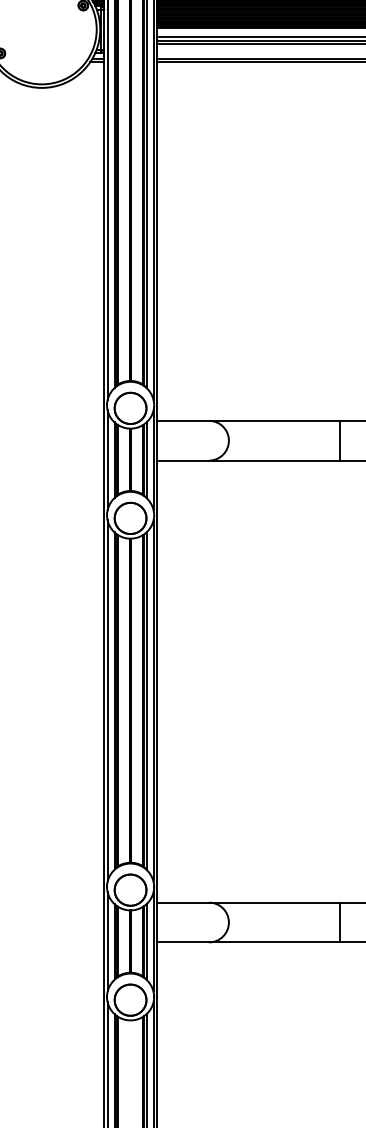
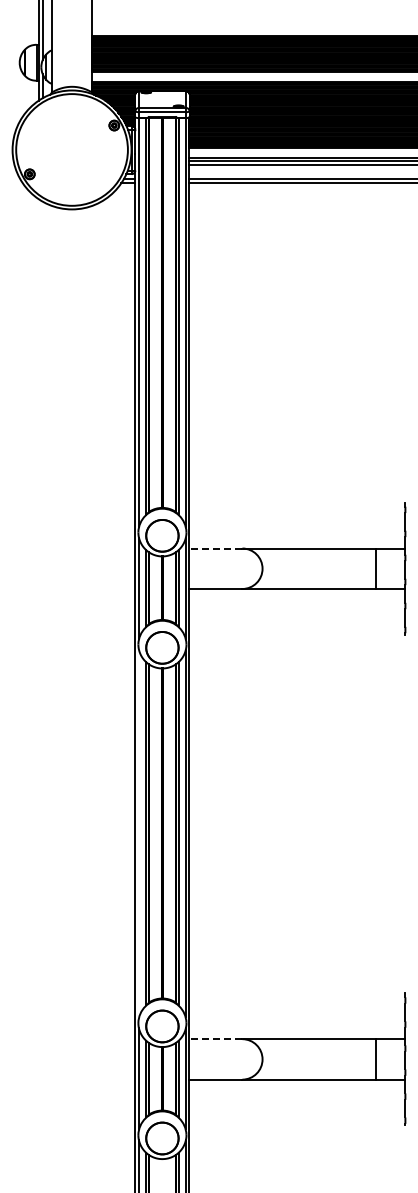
line: (182, 420) -> (215, 548), solid -> dashed
line: (107, 700) -> (138, 833), removed
line: (182, 902) -> (215, 1039), solid -> dashed

